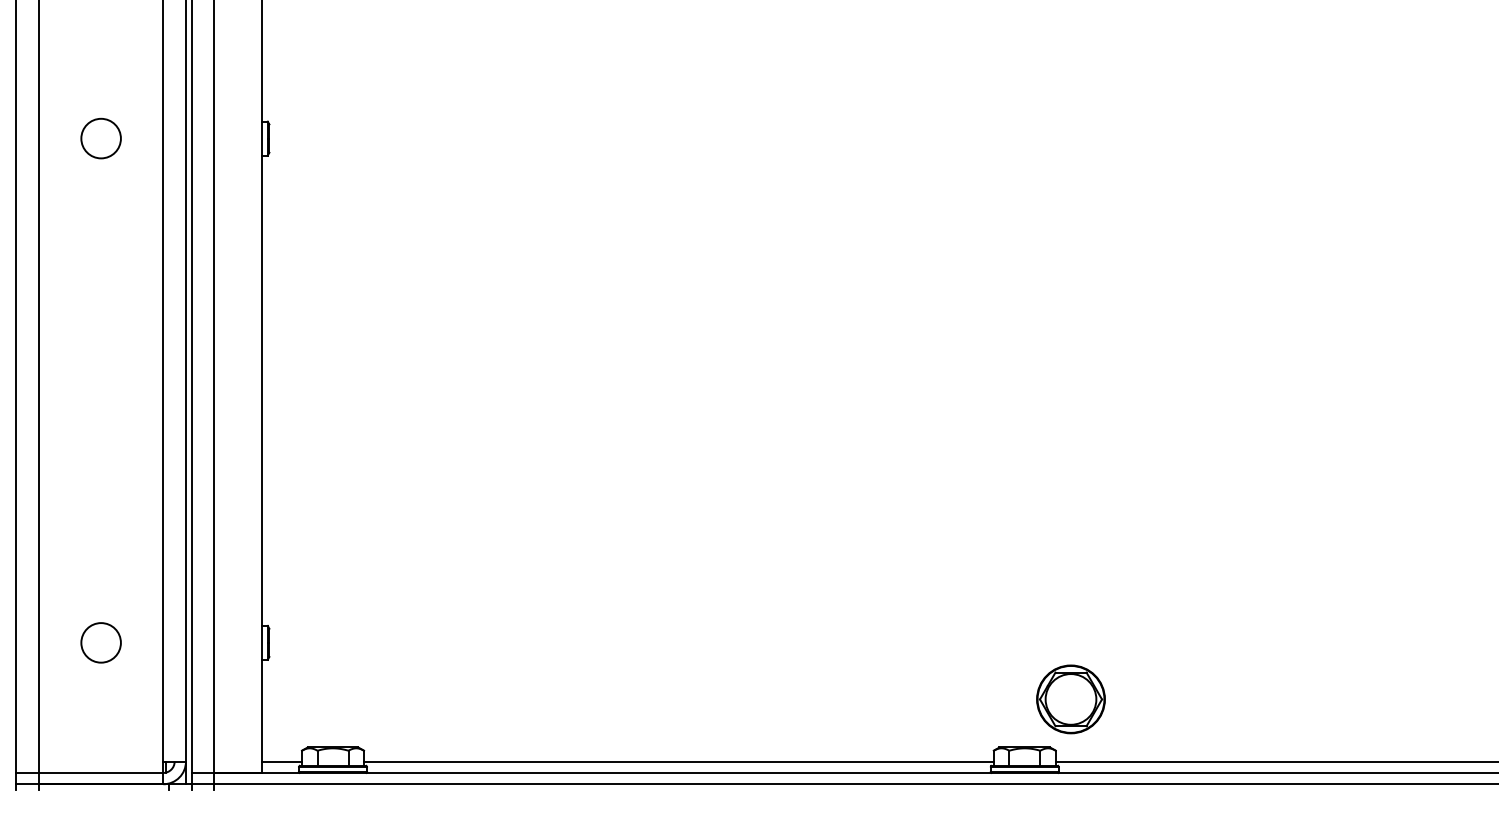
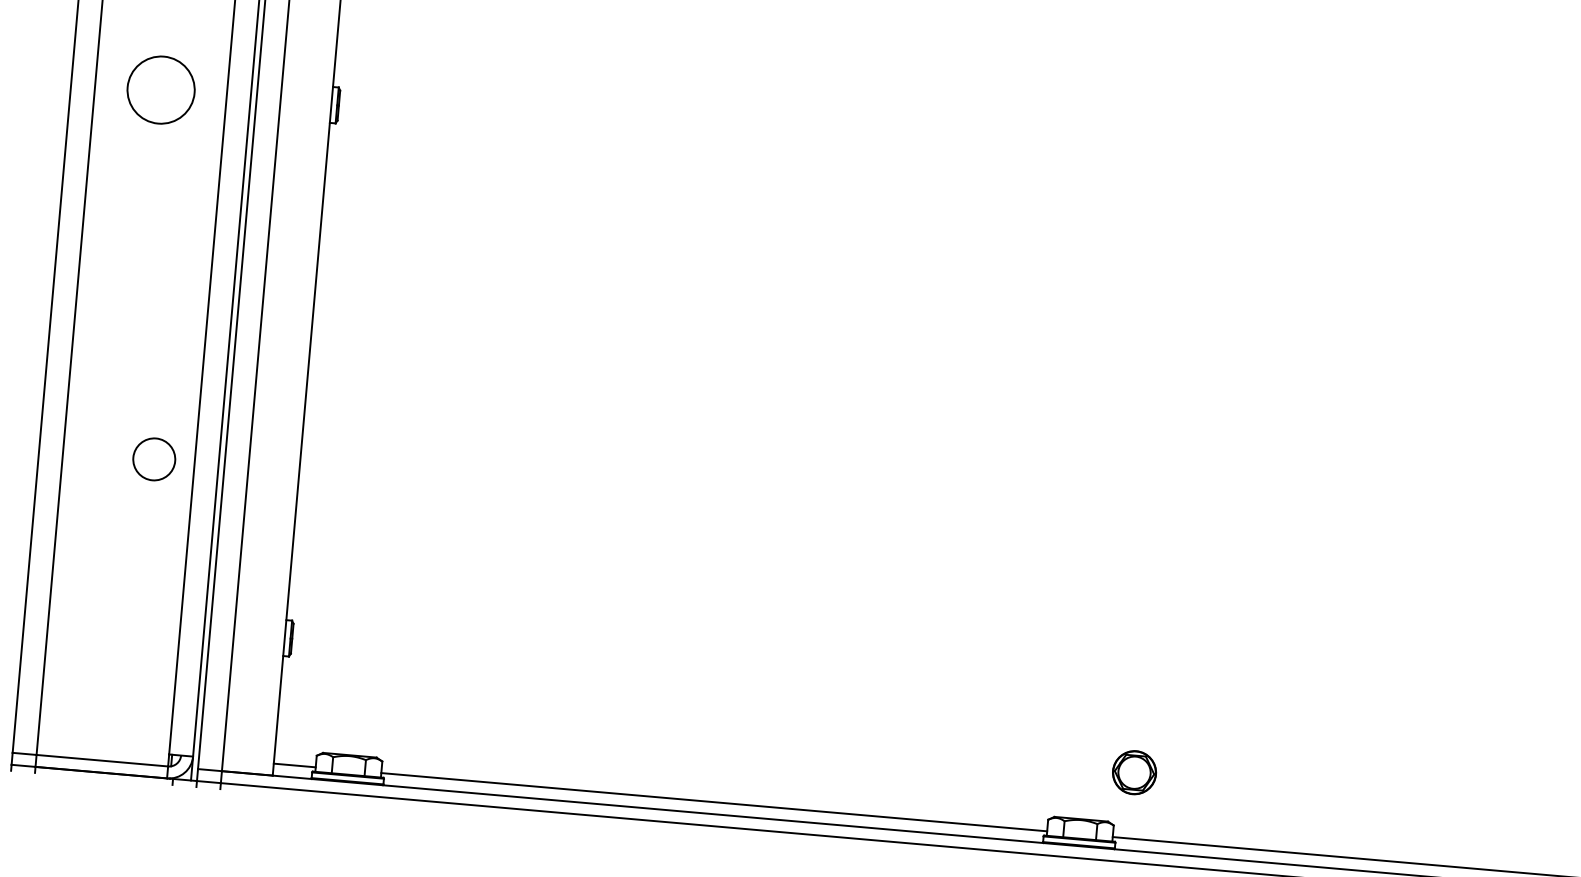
circle: (100, 138) -> (160, 89), size x1.6
circle: (100, 642) -> (153, 458), moved
part: (1070, 699) -> (1134, 772), size x0.6

